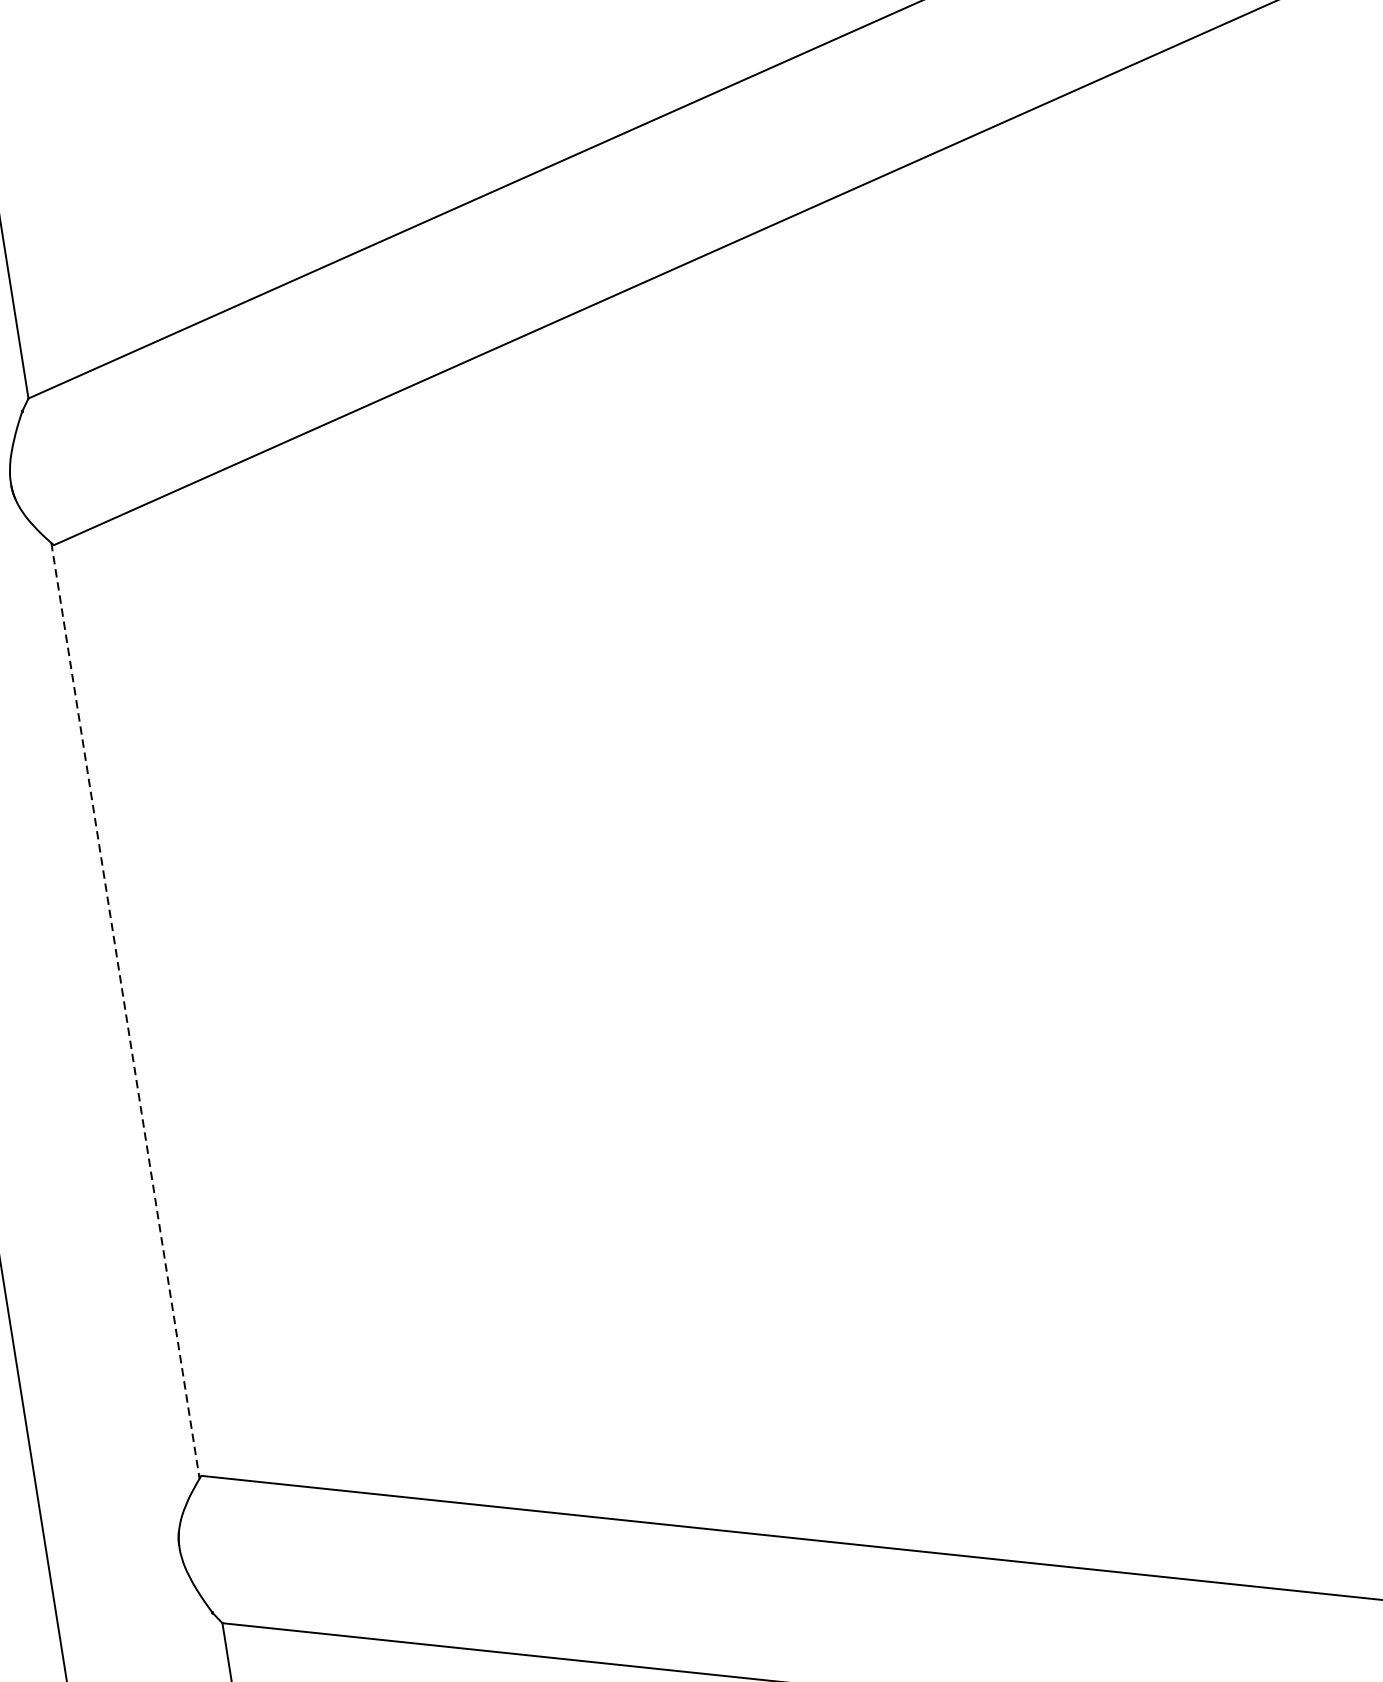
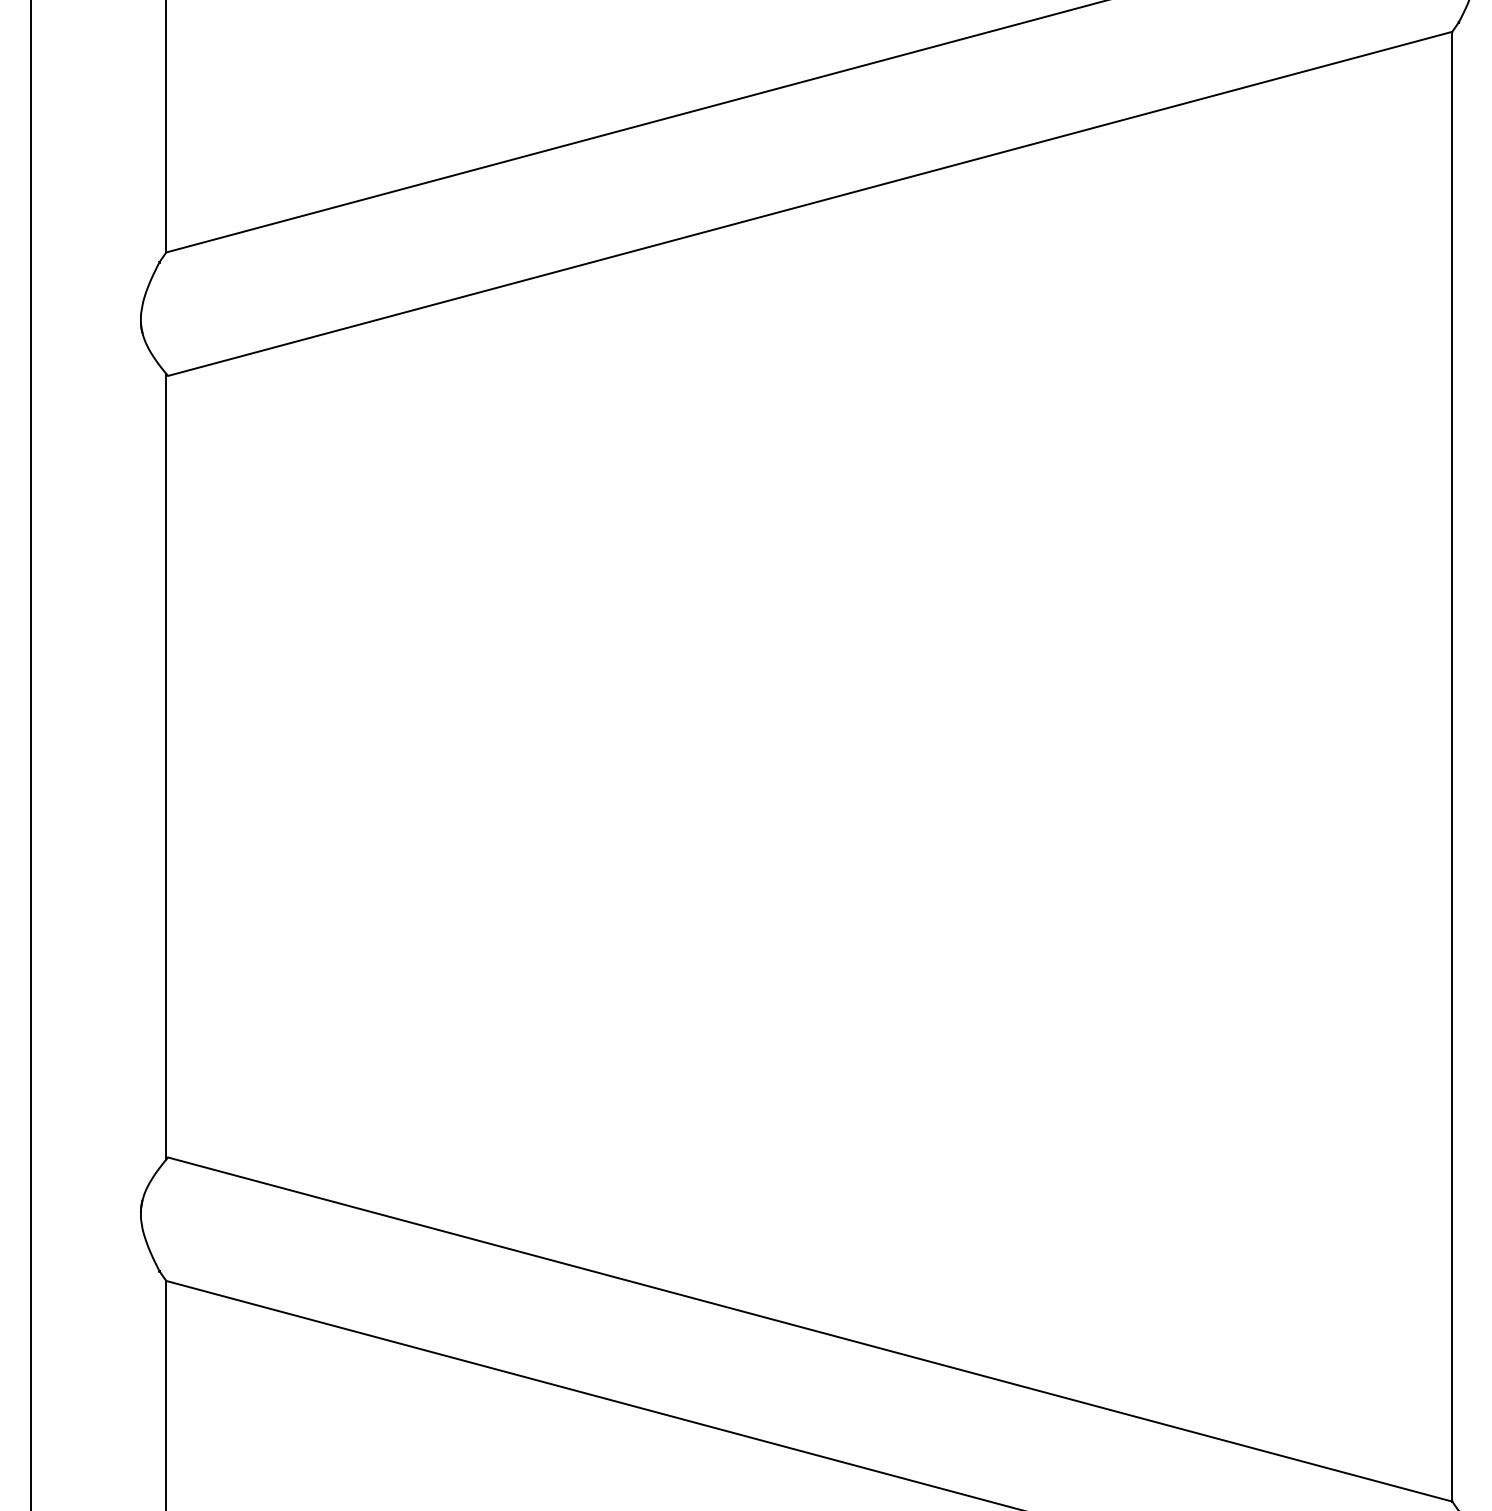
line: (125, 1010) -> (166, 766), dashed -> solid

